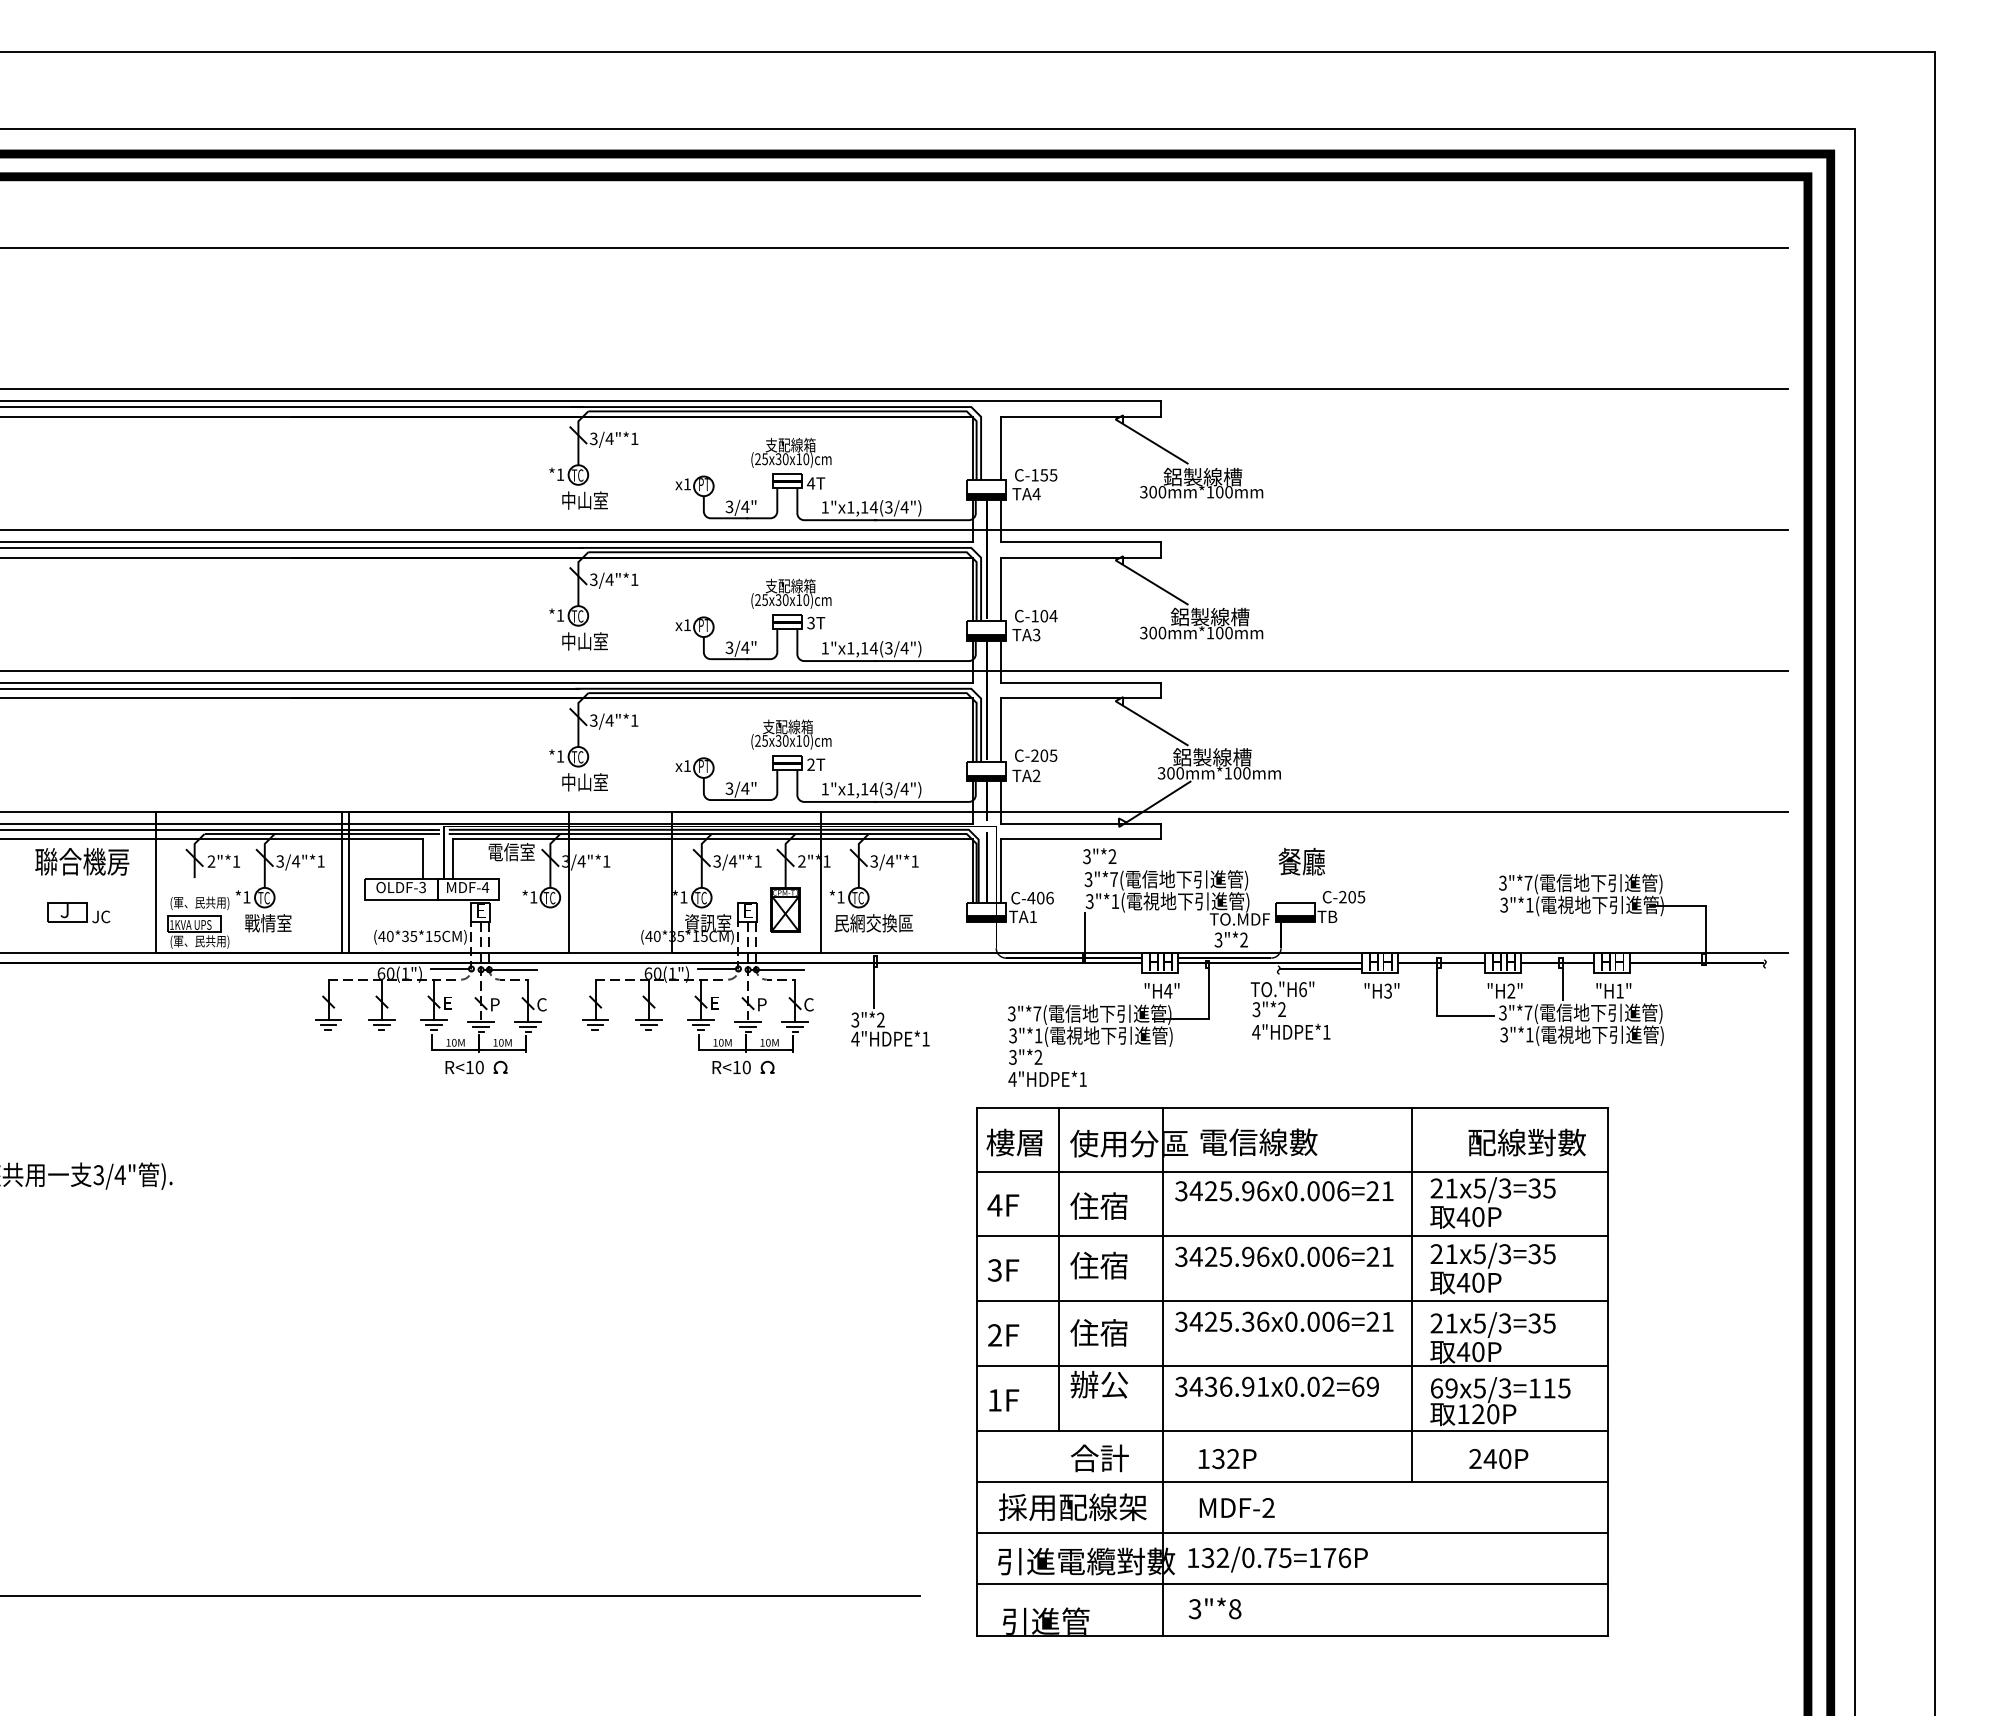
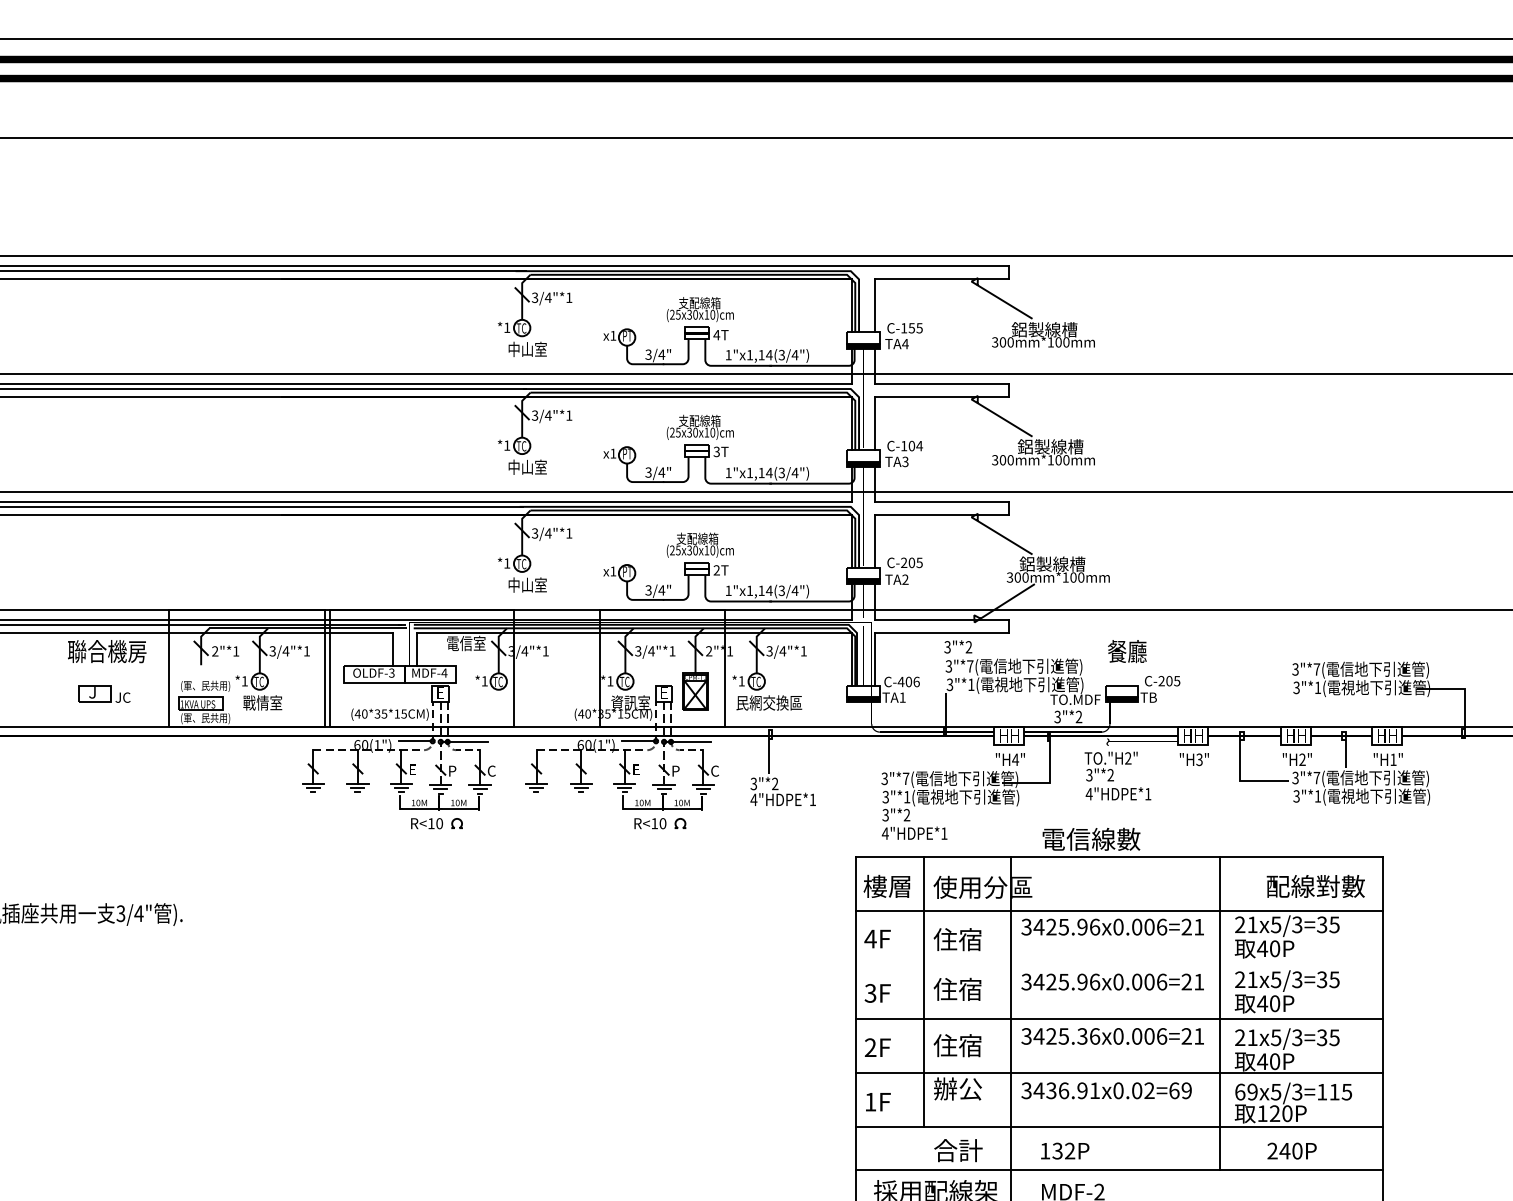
text: (1302, 989) -> (1127, 758), TO."H6" -> TO."H2"
text: (1258, 1142) -> (1091, 839), moved
line: (1292, 1235) -> (1119, 964), removed

